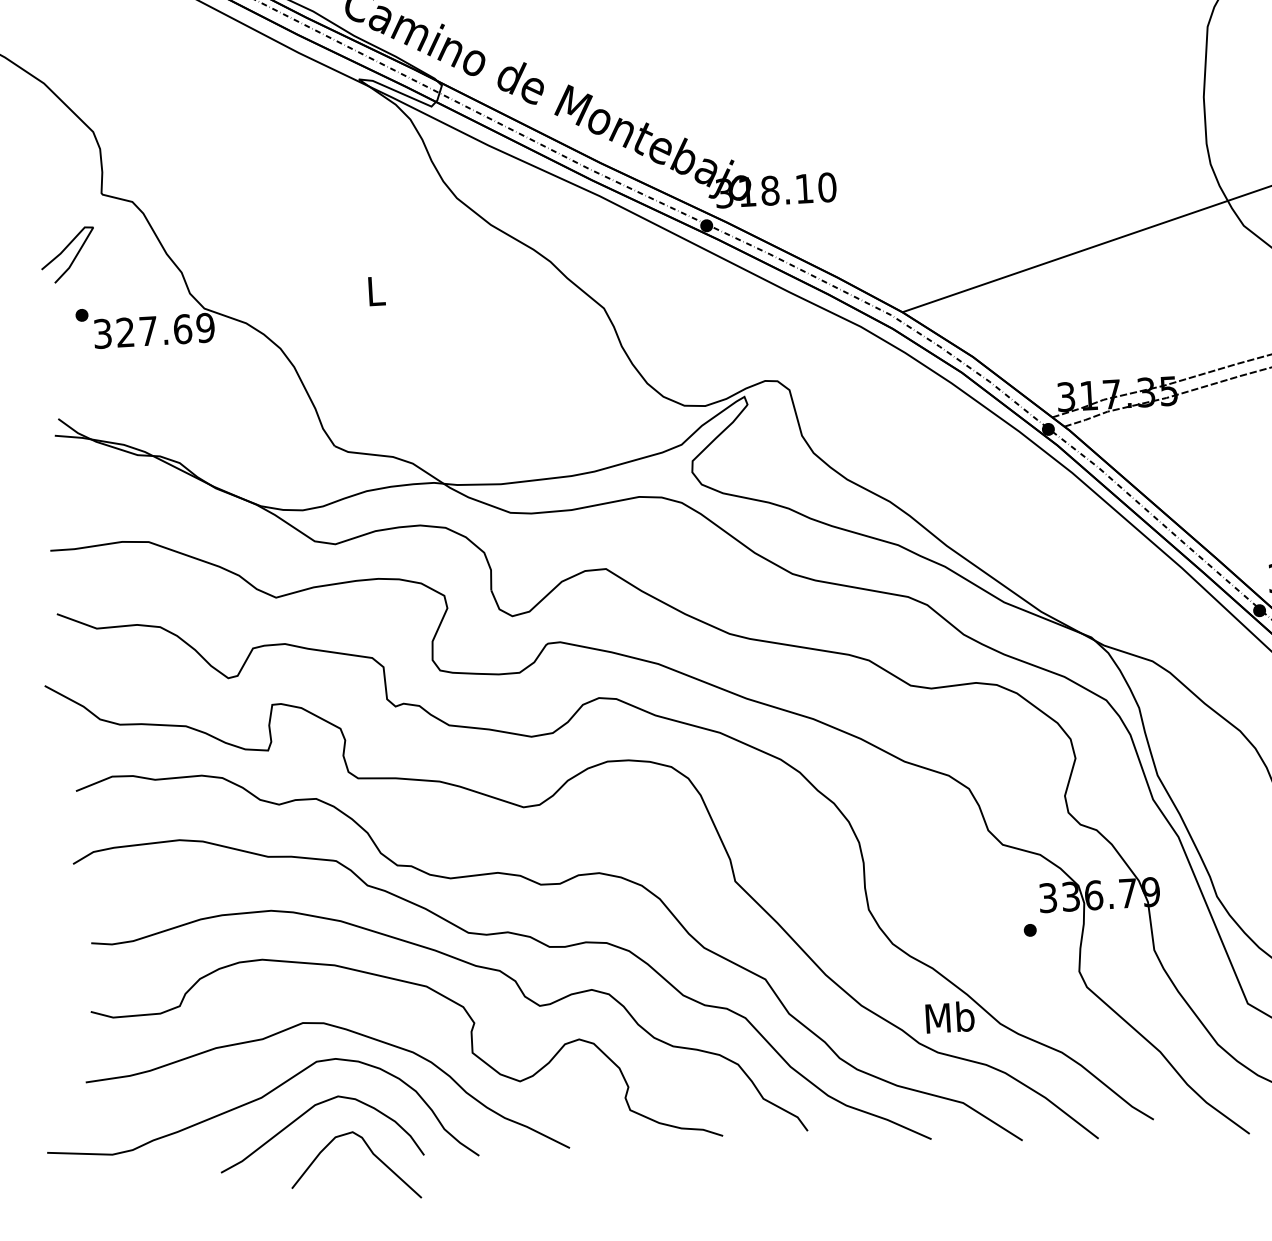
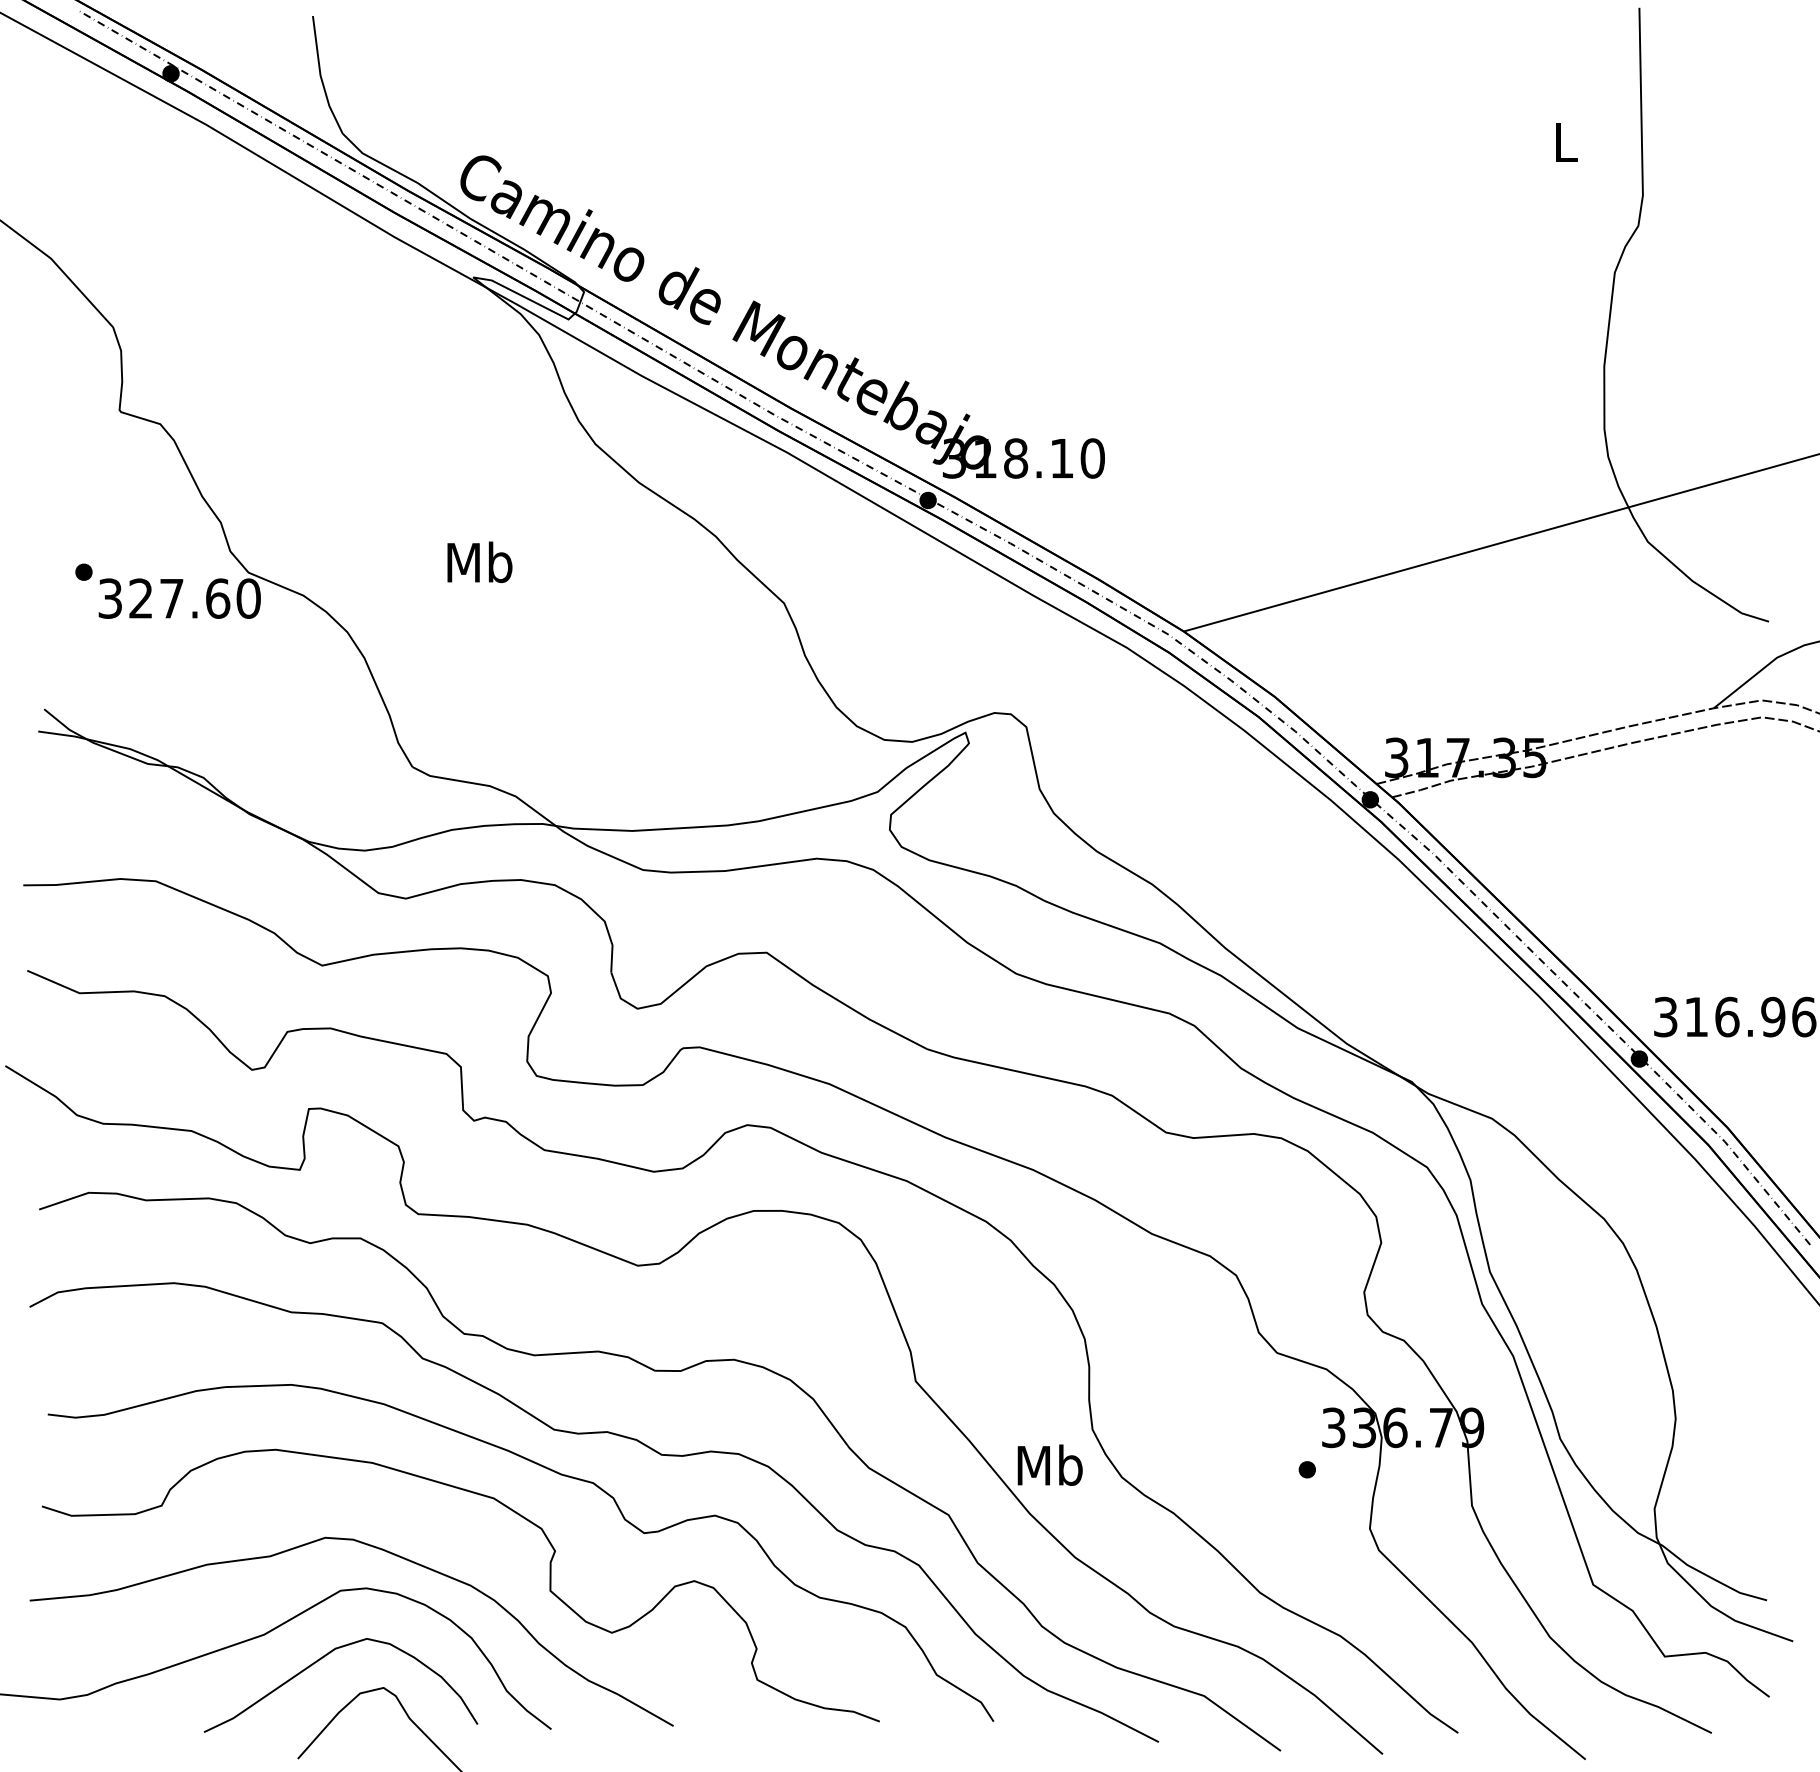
curve: (64, 250) -> (65, 484), removed
text: (375, 291) -> (479, 562), L -> Mb
text: (205, 327) -> (248, 598), 327.69 -> 327.60
text: (949, 1016) -> (1049, 1464), moved

